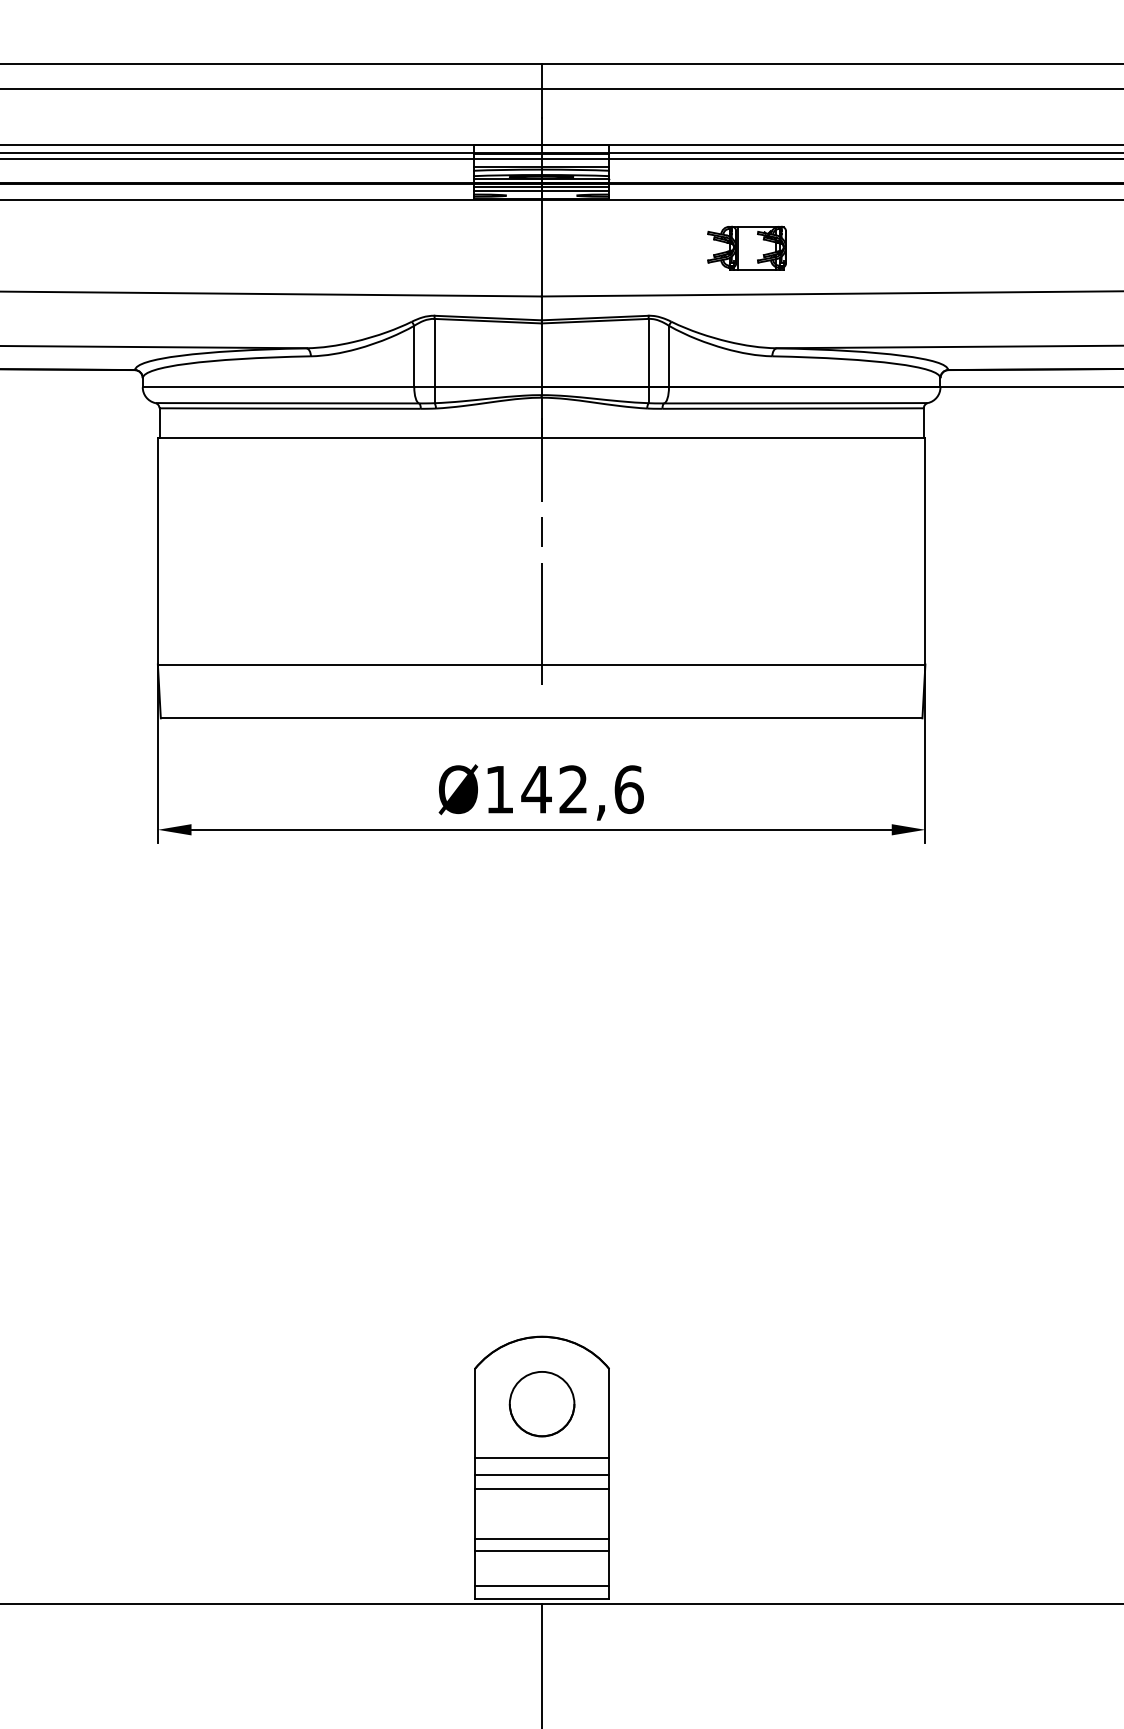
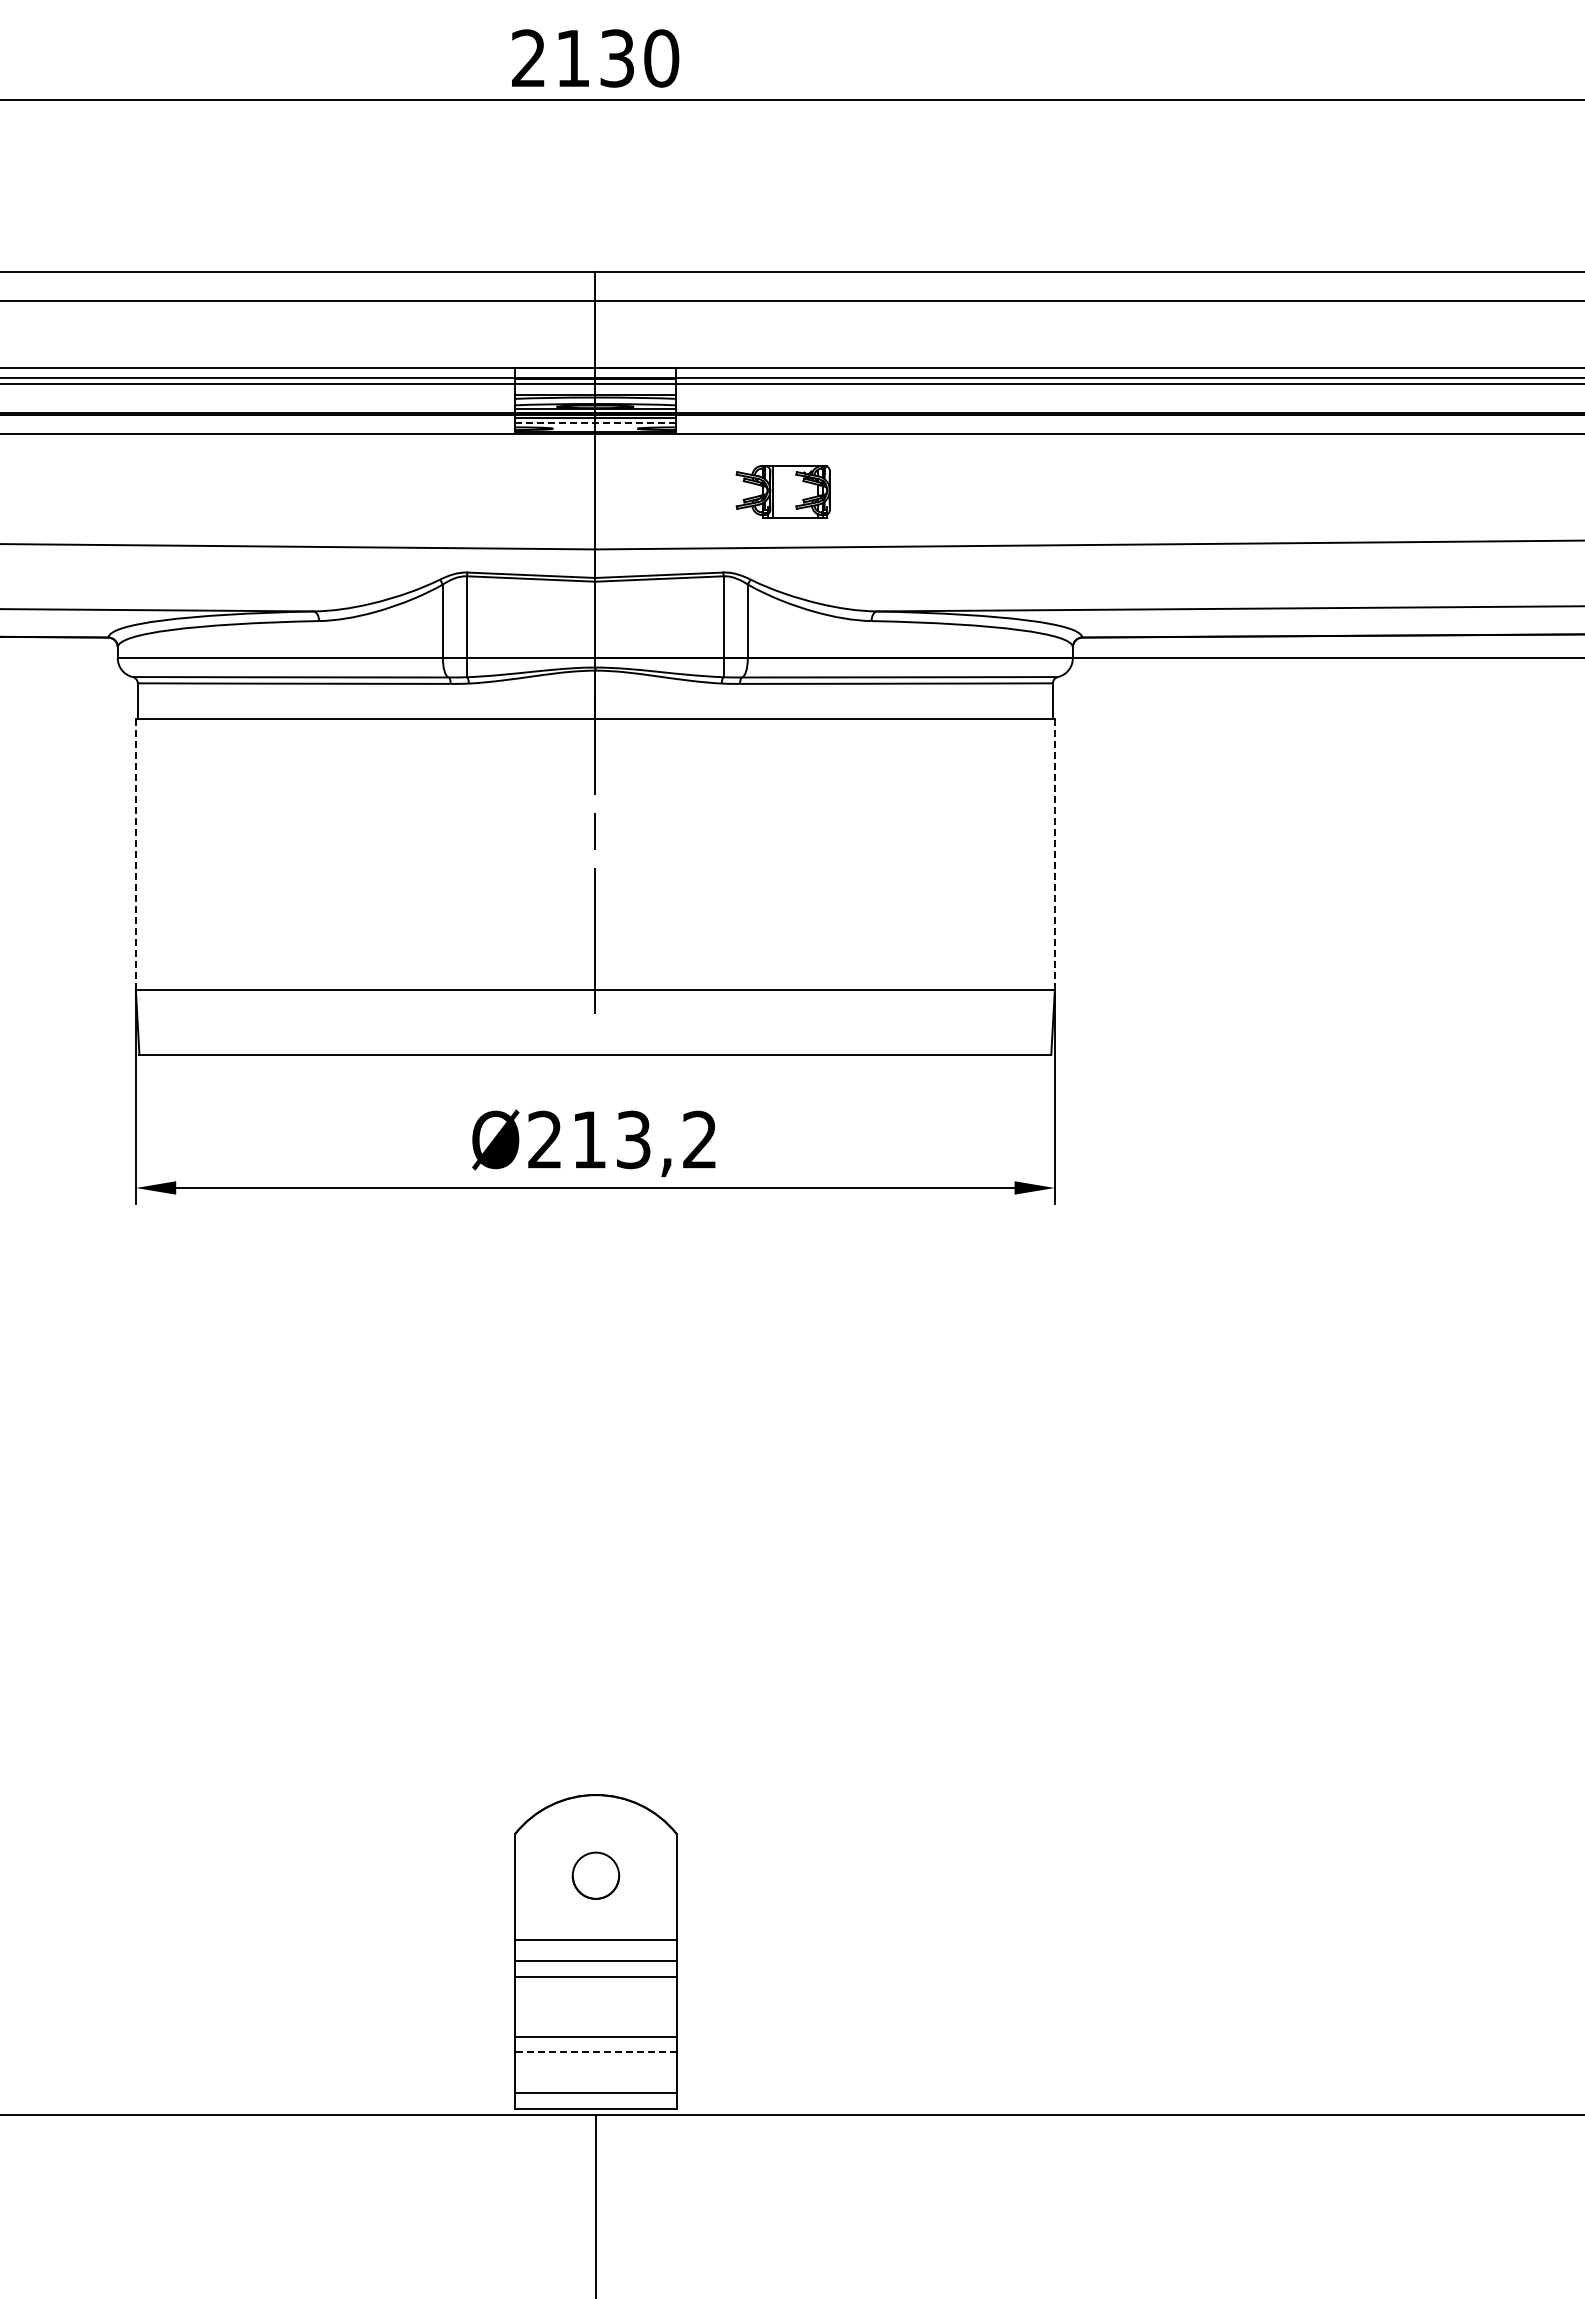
line: (541, 190) -> (595, 422), solid -> dashed
part: (746, 248) -> (782, 491), moved
line: (157, 551) -> (135, 854), solid -> dashed
line: (925, 551) -> (1054, 854), solid -> dashed
text: (564, 789) -> (622, 1139), Ø142,6 -> Ø213,2
part: (541, 1404) -> (595, 1875), size x0.6
line: (541, 1551) -> (595, 2051), solid -> dashed

